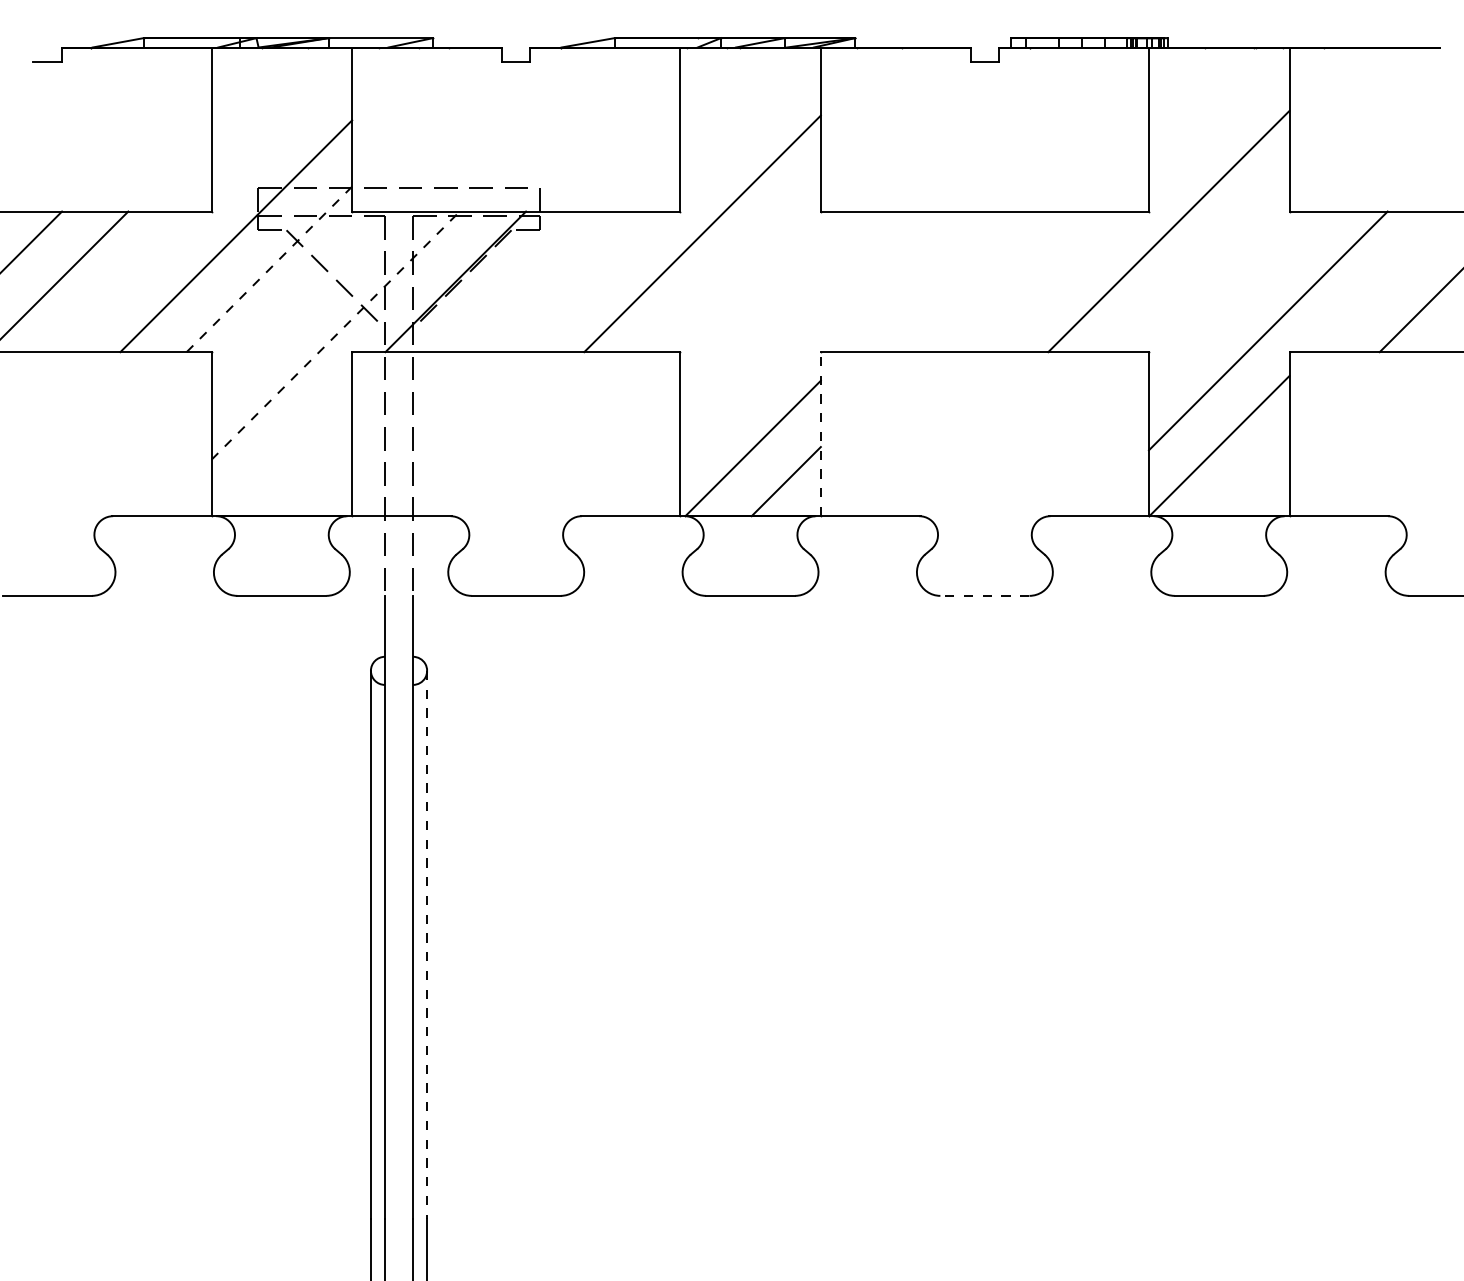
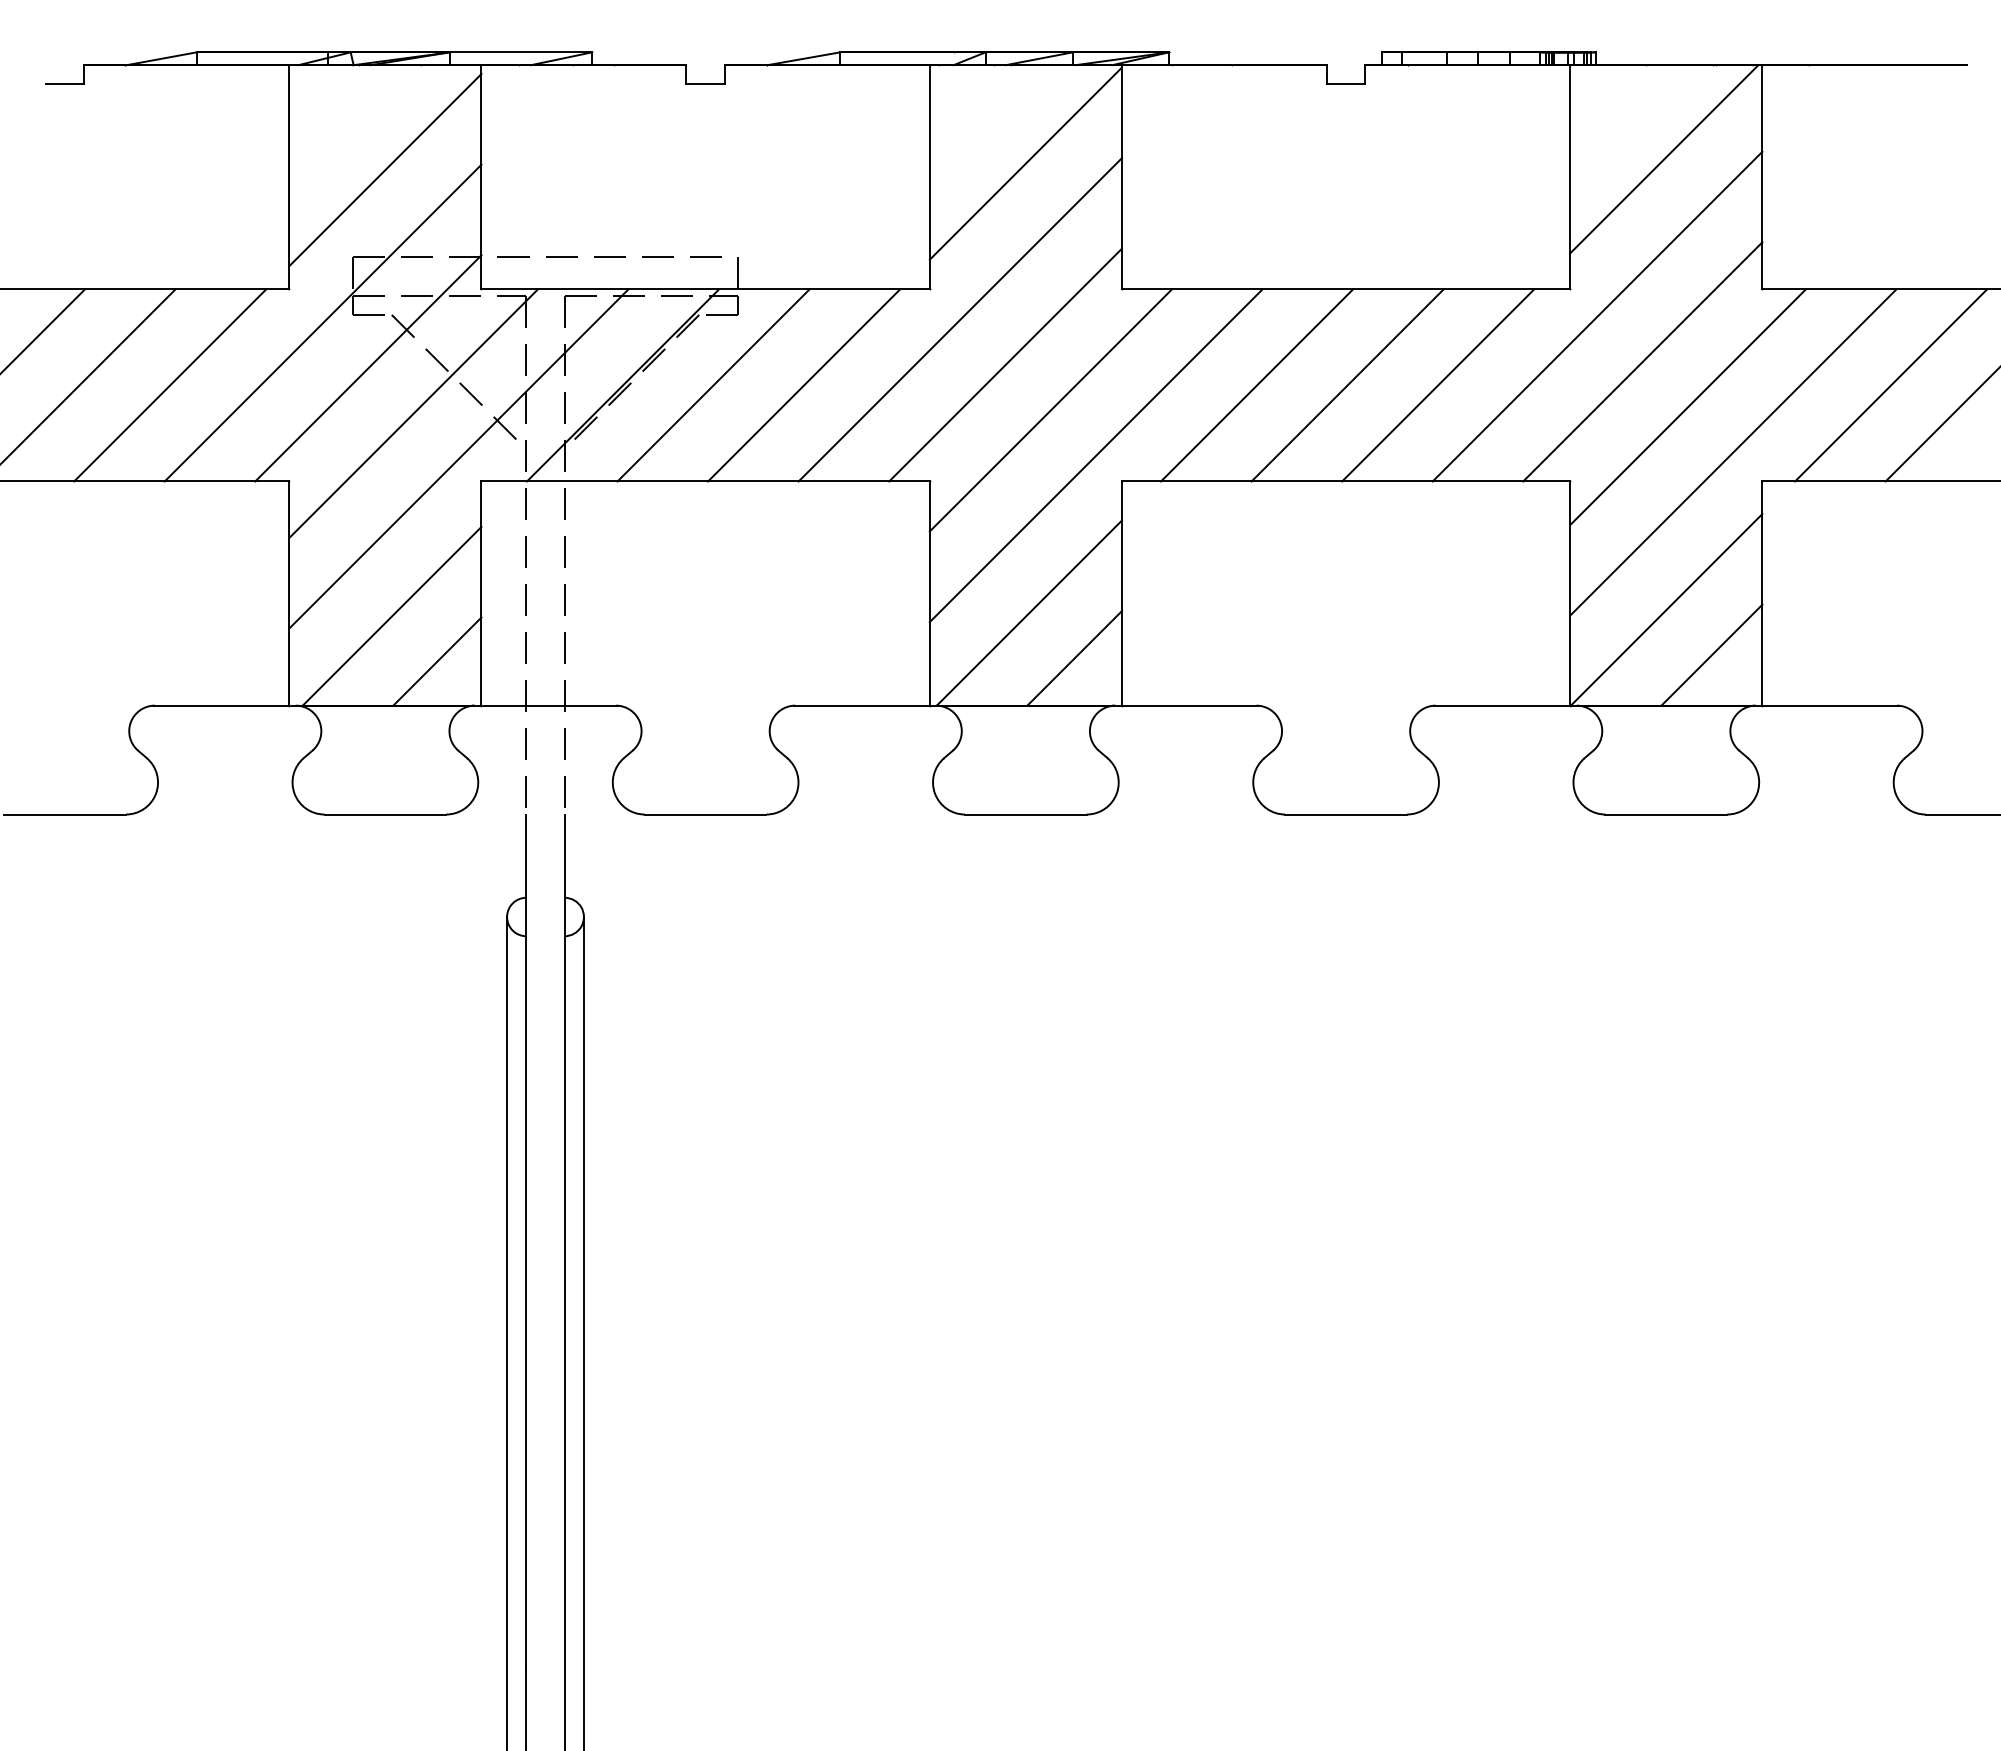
line: (1217, 116) -> (1664, 159), added
line: (750, 119) -> (1025, 163), added
line: (281, 124) -> (385, 170), added
line: (1201, 264) -> (1642, 361), added
line: (735, 266) -> (1005, 364), added
line: (269, 269) -> (368, 368), dashed -> solid
line: (124, 281) -> (170, 385), added
line: (521, 281) -> (713, 385), added
line: (588, 281) -> (804, 385), added
line: (920, 281) -> (1257, 385), added
line: (985, 281) -> (1347, 385), added
line: (1052, 281) -> (1438, 385), added
line: (1384, 281) -> (1891, 385), added
line: (1234, 298) -> (1687, 407), added
line: (768, 300) -> (1050, 410), added
line: (302, 302) -> (413, 413), added
line: (801, 333) -> (1095, 455), added
line: (335, 335) -> (458, 458), dashed -> solid
line: (820, 434) -> (1121, 593), dashed -> solid
line: (286, 450) -> (391, 615), added
line: (1252, 478) -> (1711, 654), added
line: (319, 483) -> (437, 661), added
line: (985, 595) -> (1346, 814), dashed -> solid
line: (426, 944) -> (583, 1291), dashed -> solid

